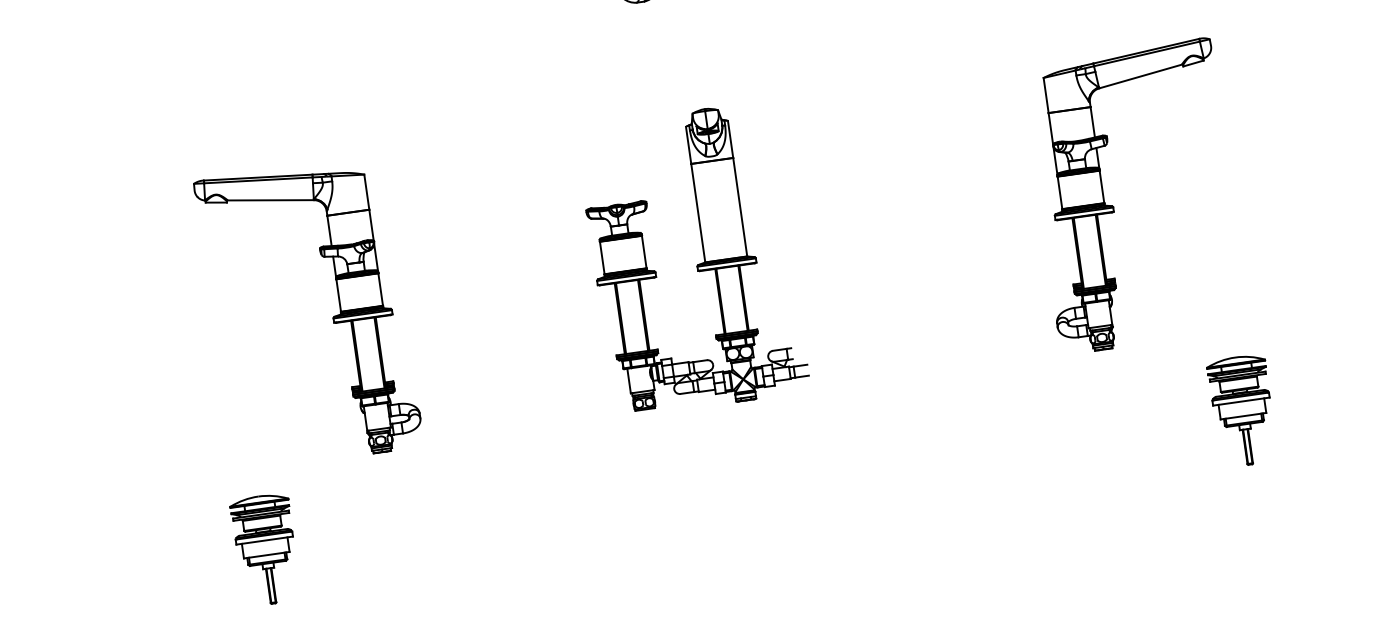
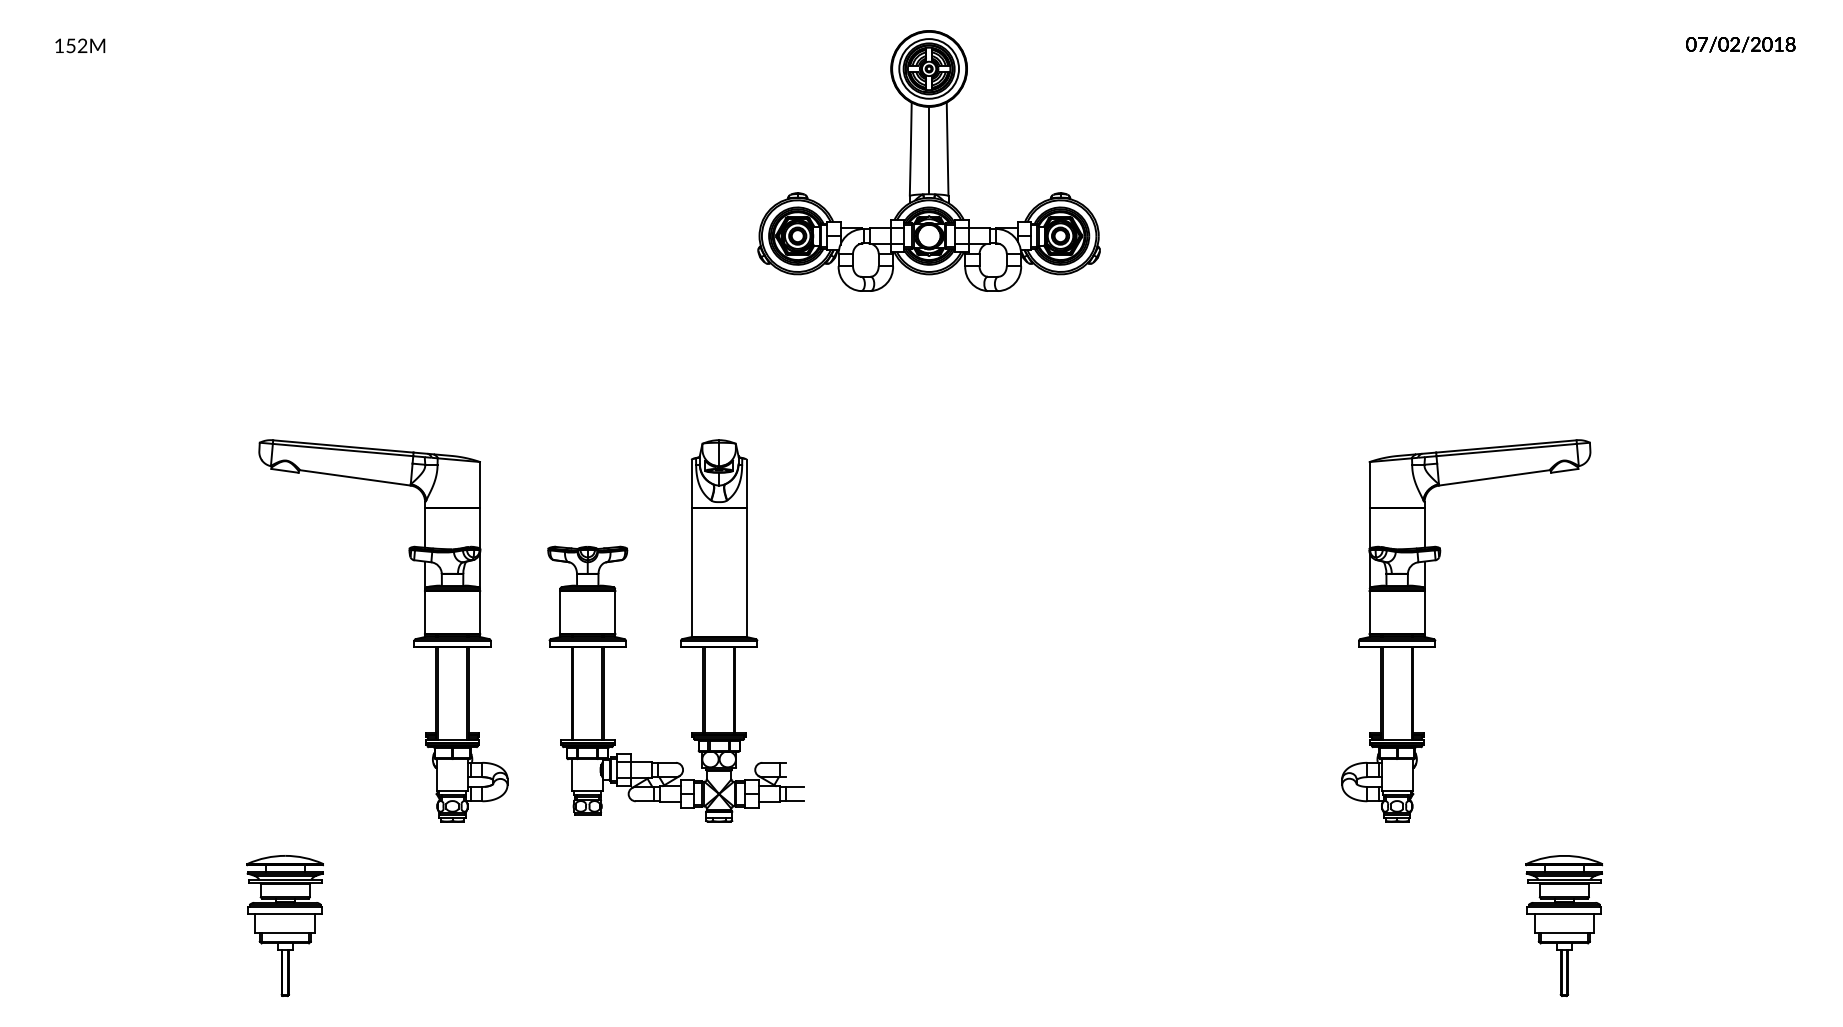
part: (697, 264) -> (681, 638), moved

